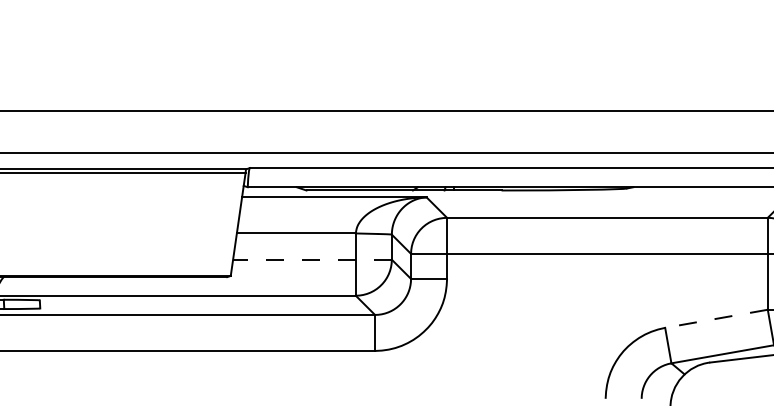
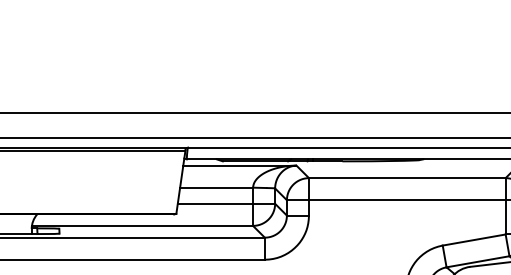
line: (312, 259) -> (226, 203), dashed -> solid
line: (716, 319) -> (474, 240), dashed -> solid

